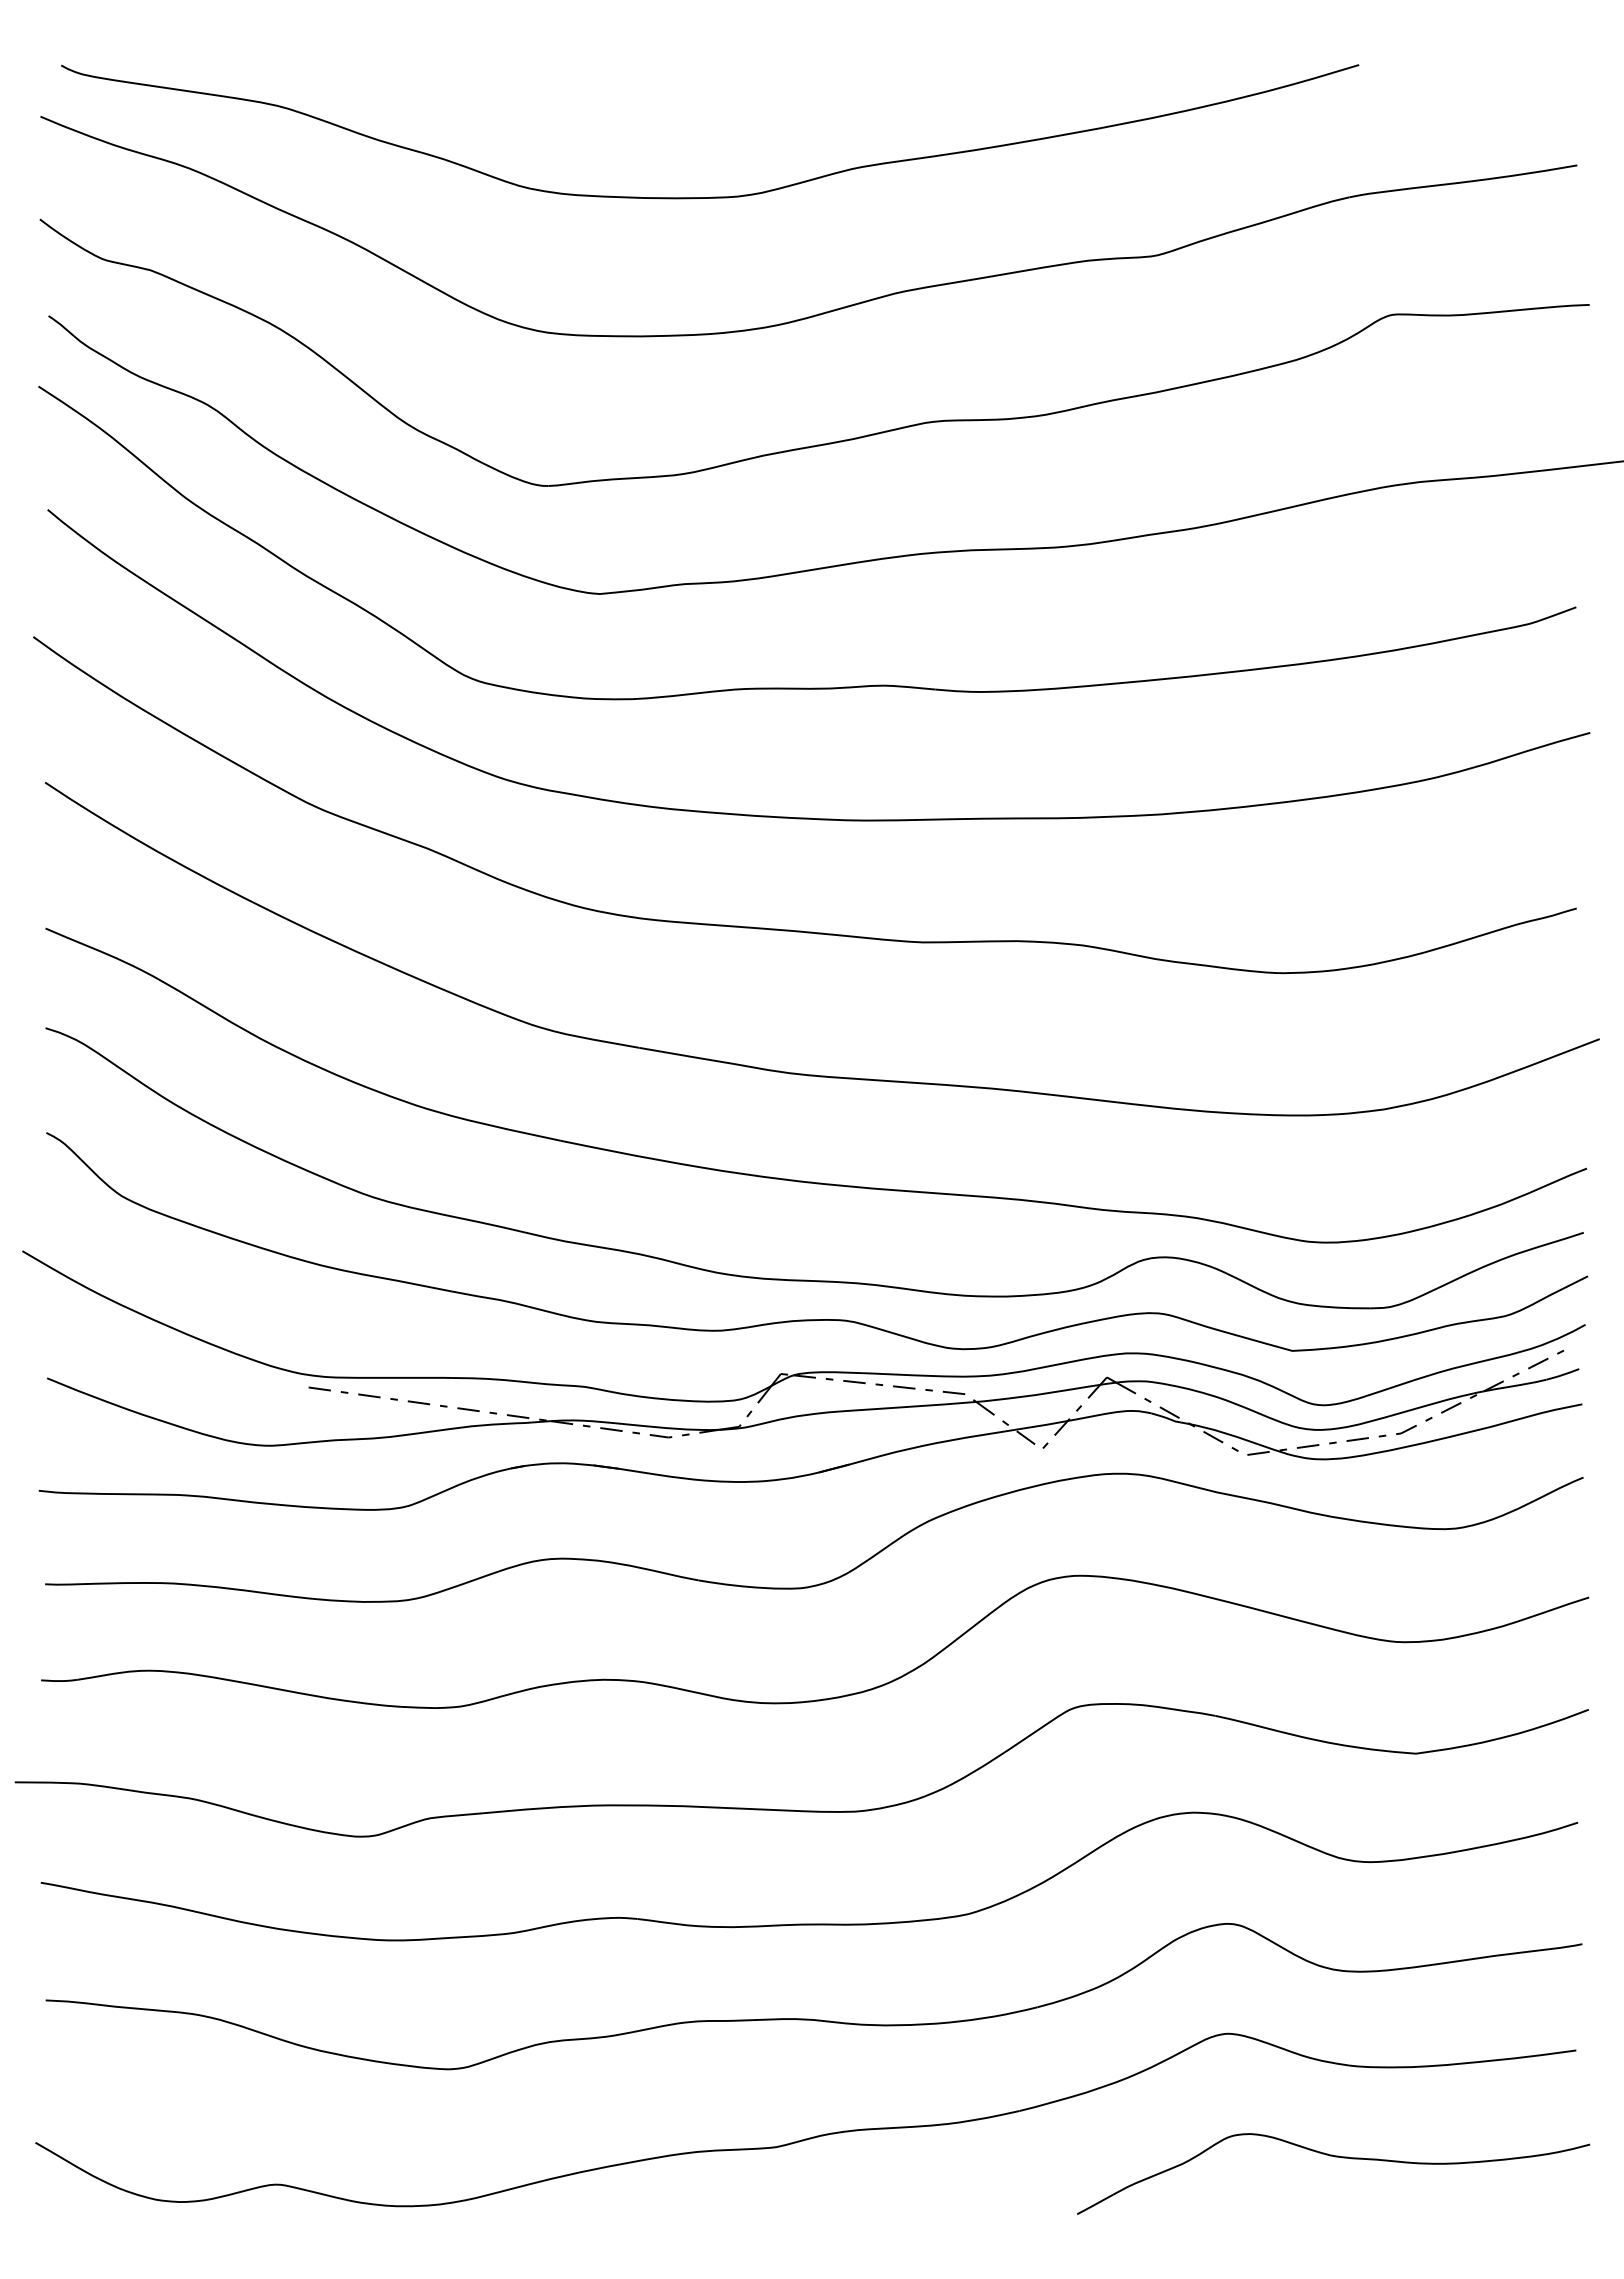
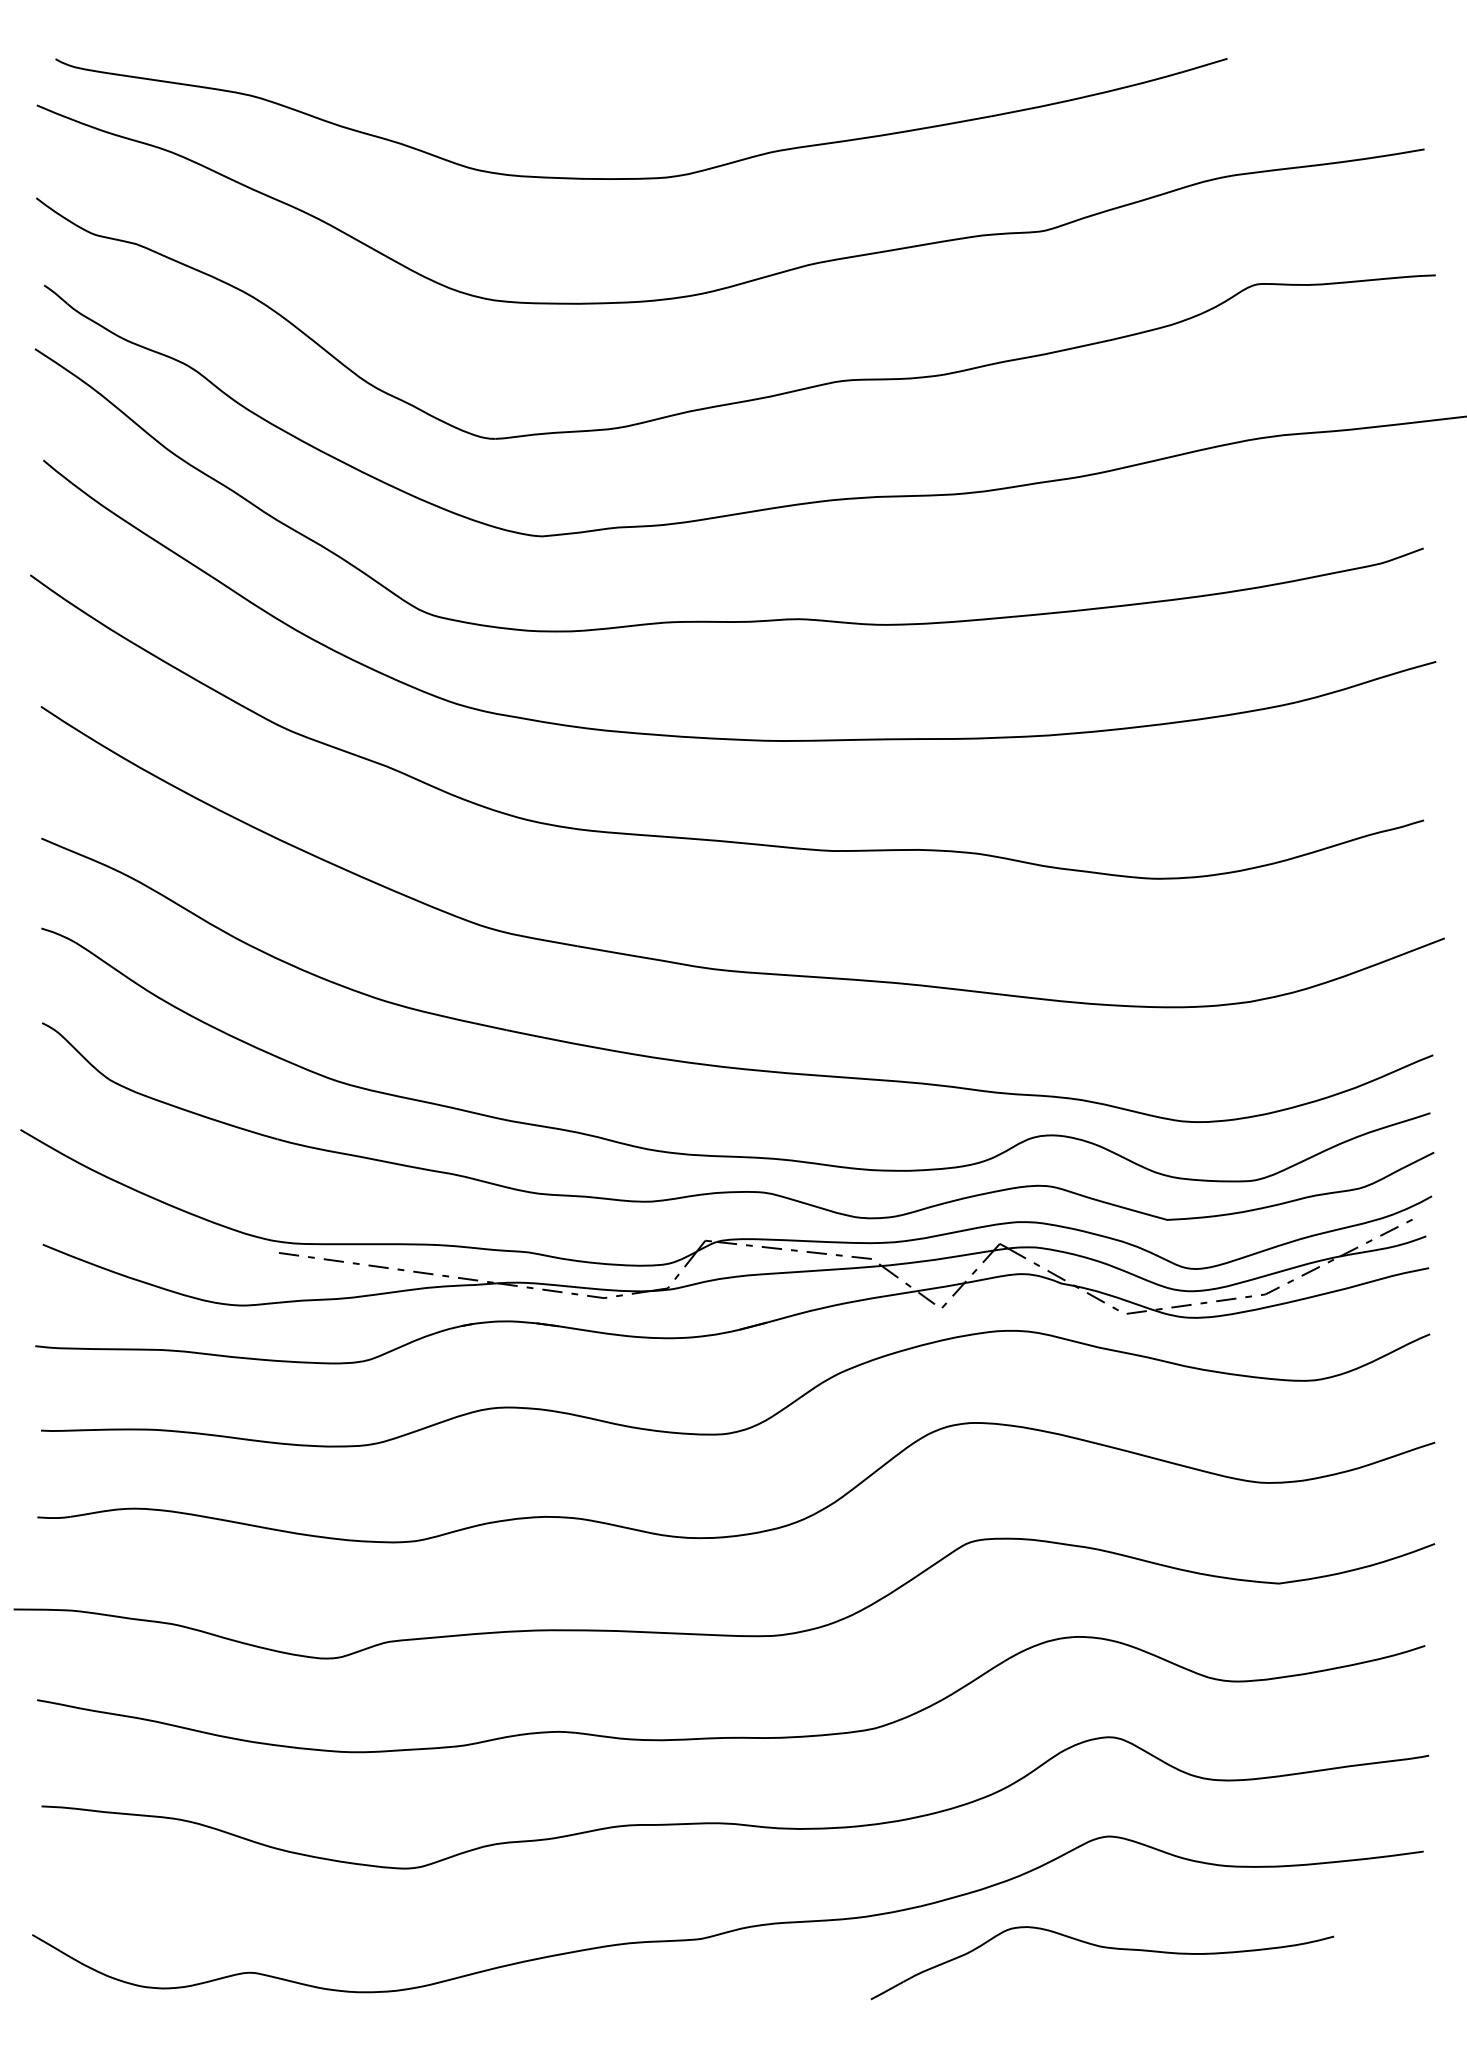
part: (1335, 2157) -> (1104, 1948), moved

